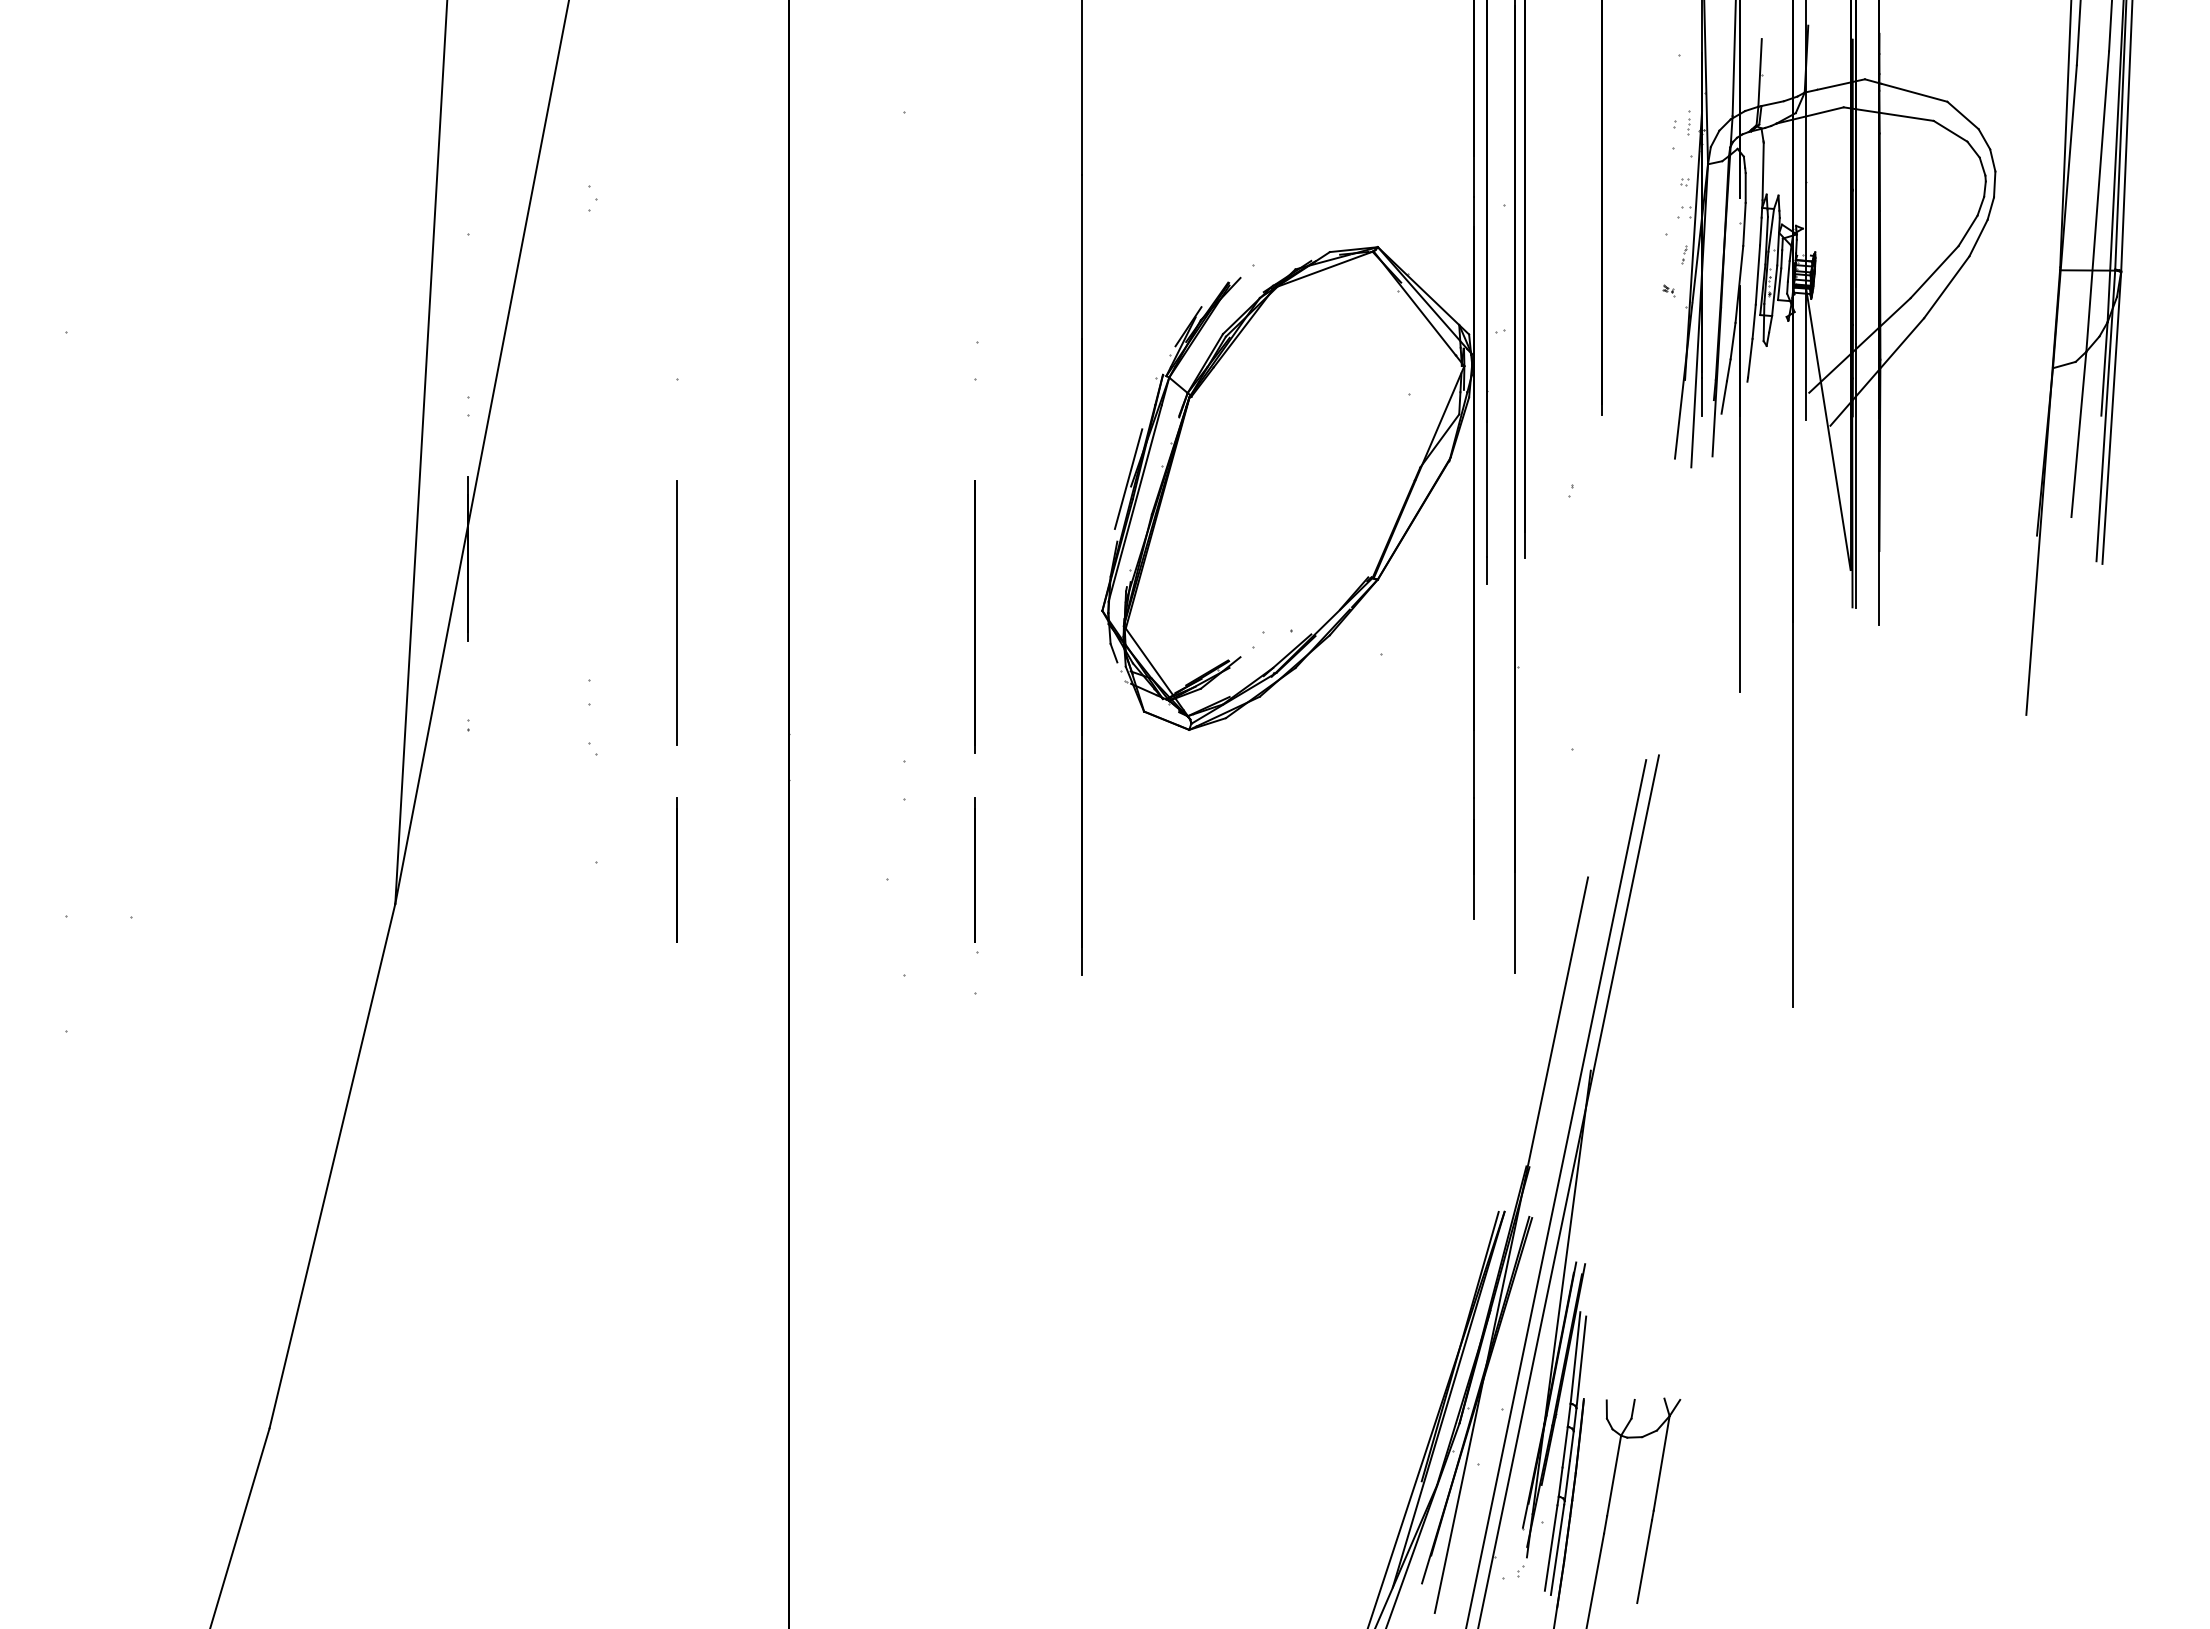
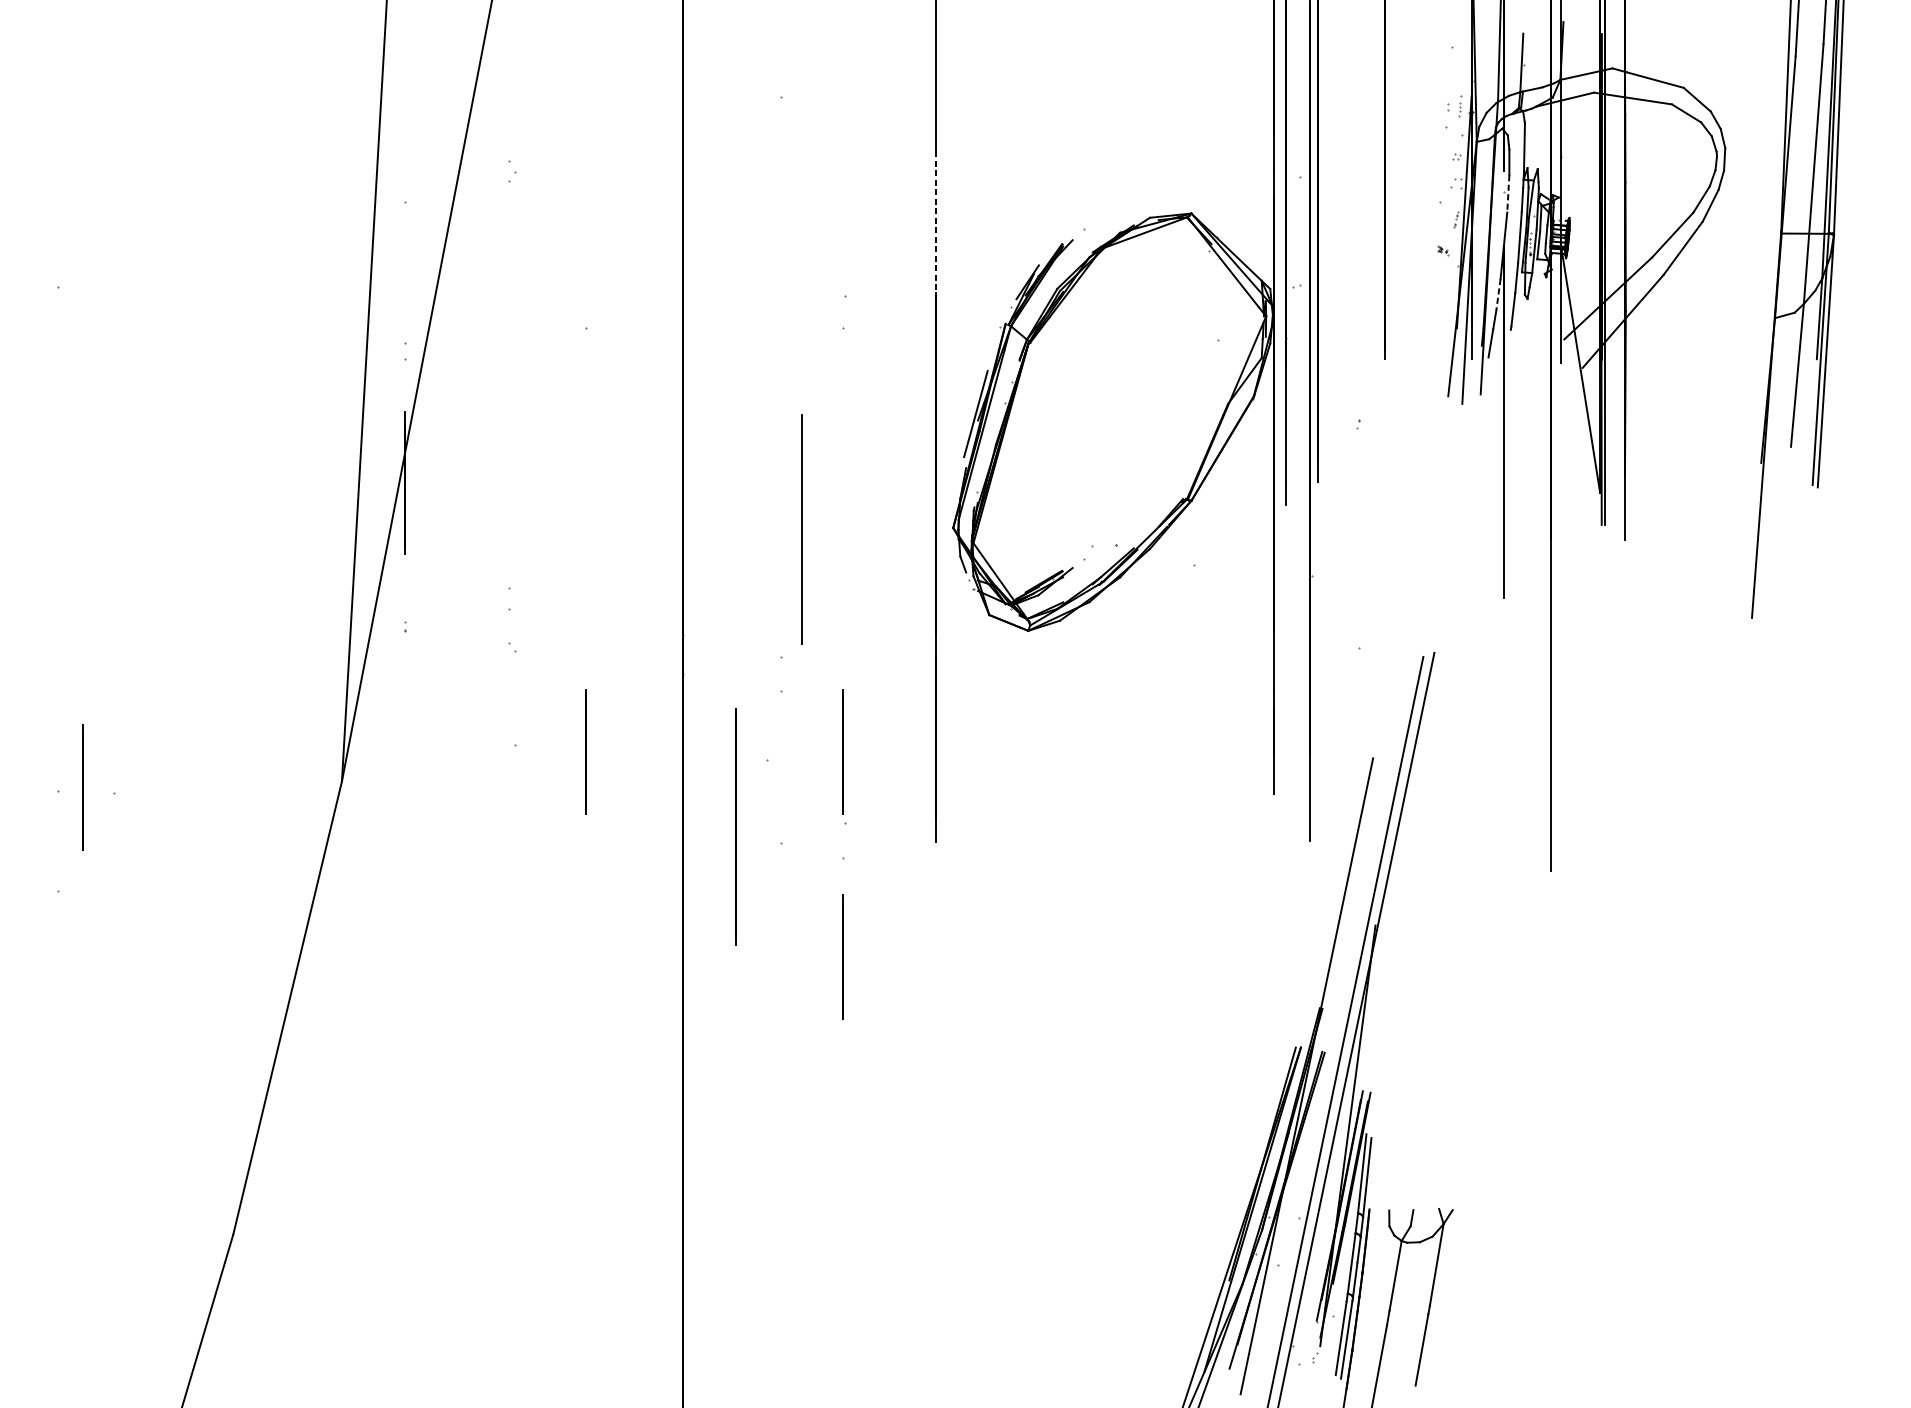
line: (1744, 224) -> (1508, 193), solid -> dashed
line: (1082, 257) -> (936, 222), solid -> dashed
line: (1733, 341) -> (1498, 295), solid -> dashed
line: (676, 612) -> (801, 529), moved
line: (974, 616) -> (736, 826), moved
line: (95, 910) -> (82, 786), added
line: (974, 1106) -> (842, 956), added

